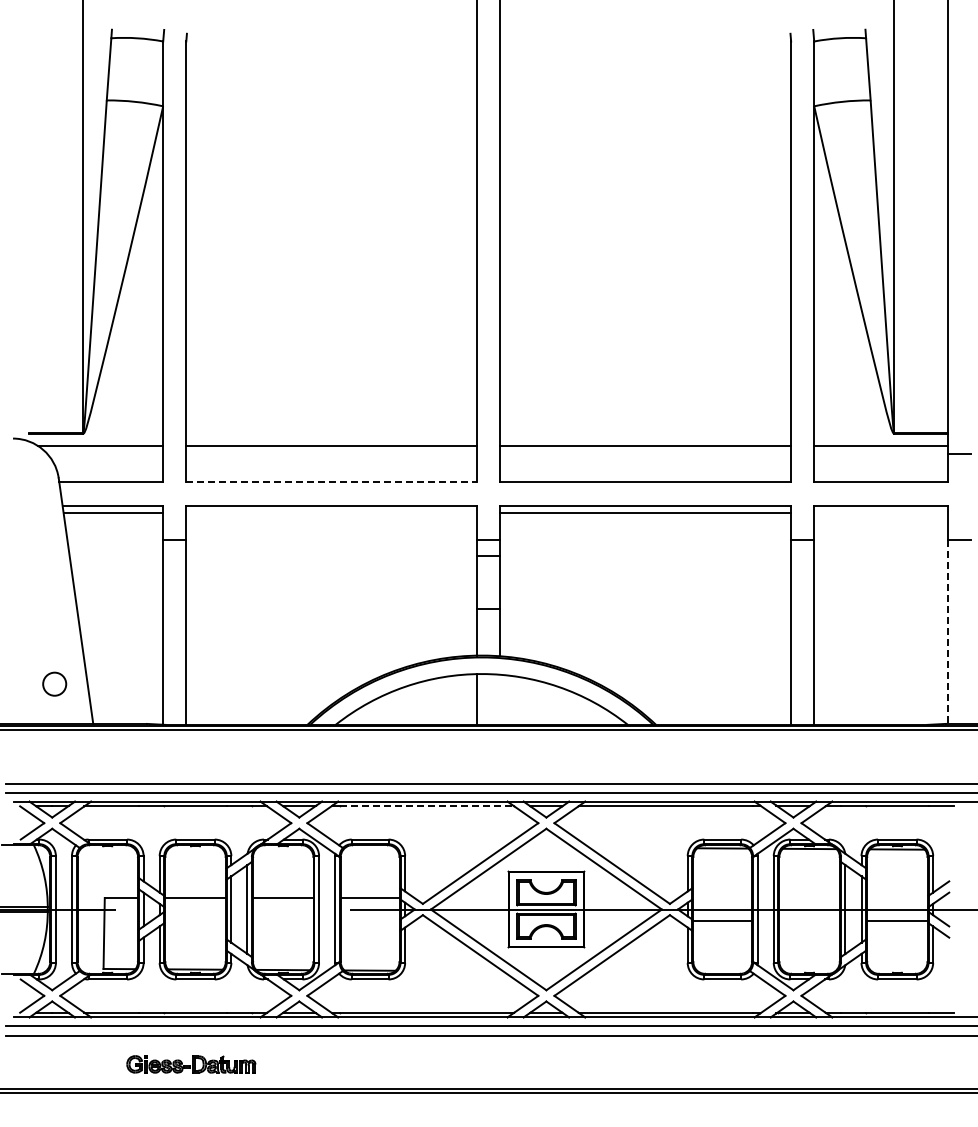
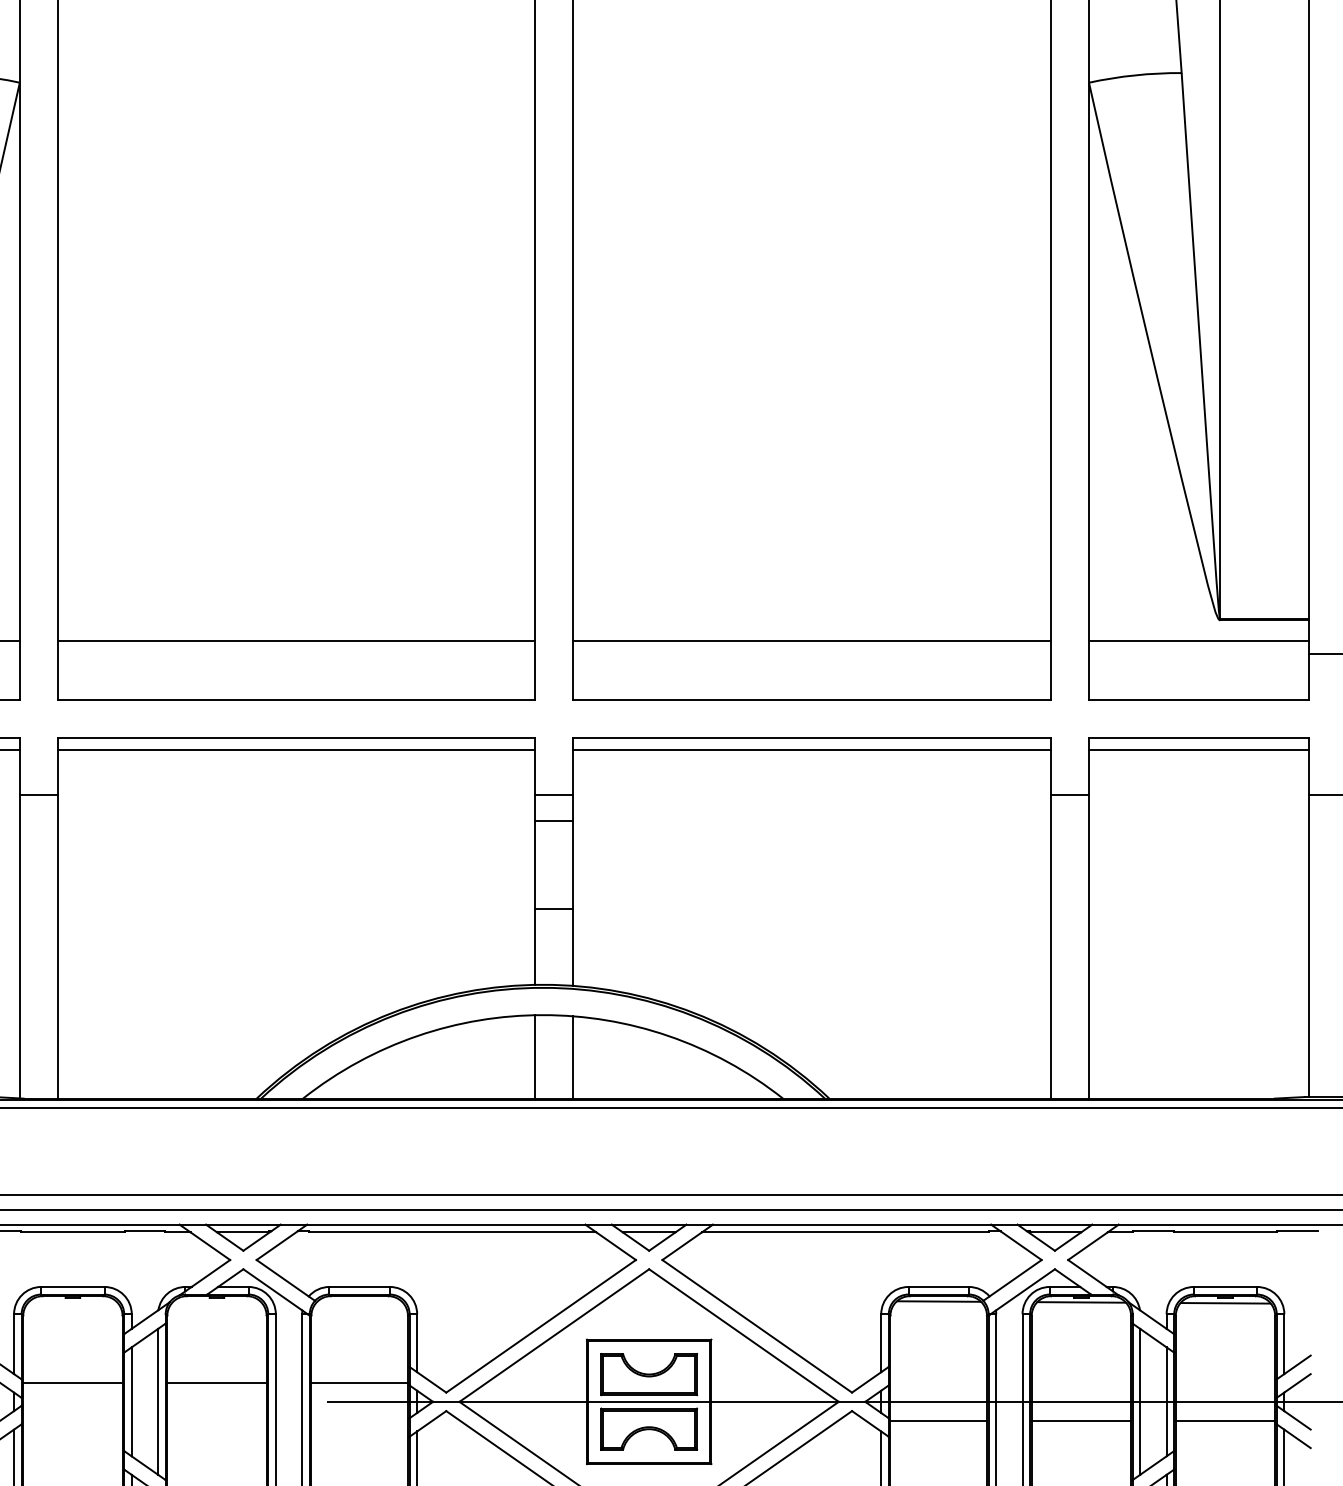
line: (332, 482) -> (297, 700), dashed -> solid
line: (331, 512) -> (296, 749), added
line: (881, 512) -> (1199, 749), added
line: (948, 632) -> (1309, 946), dashed -> solid
line: (500, 699) -> (573, 1056), added
line: (427, 806) -> (453, 1232), dashed -> solid
line: (809, 921) -> (1081, 1421), added

